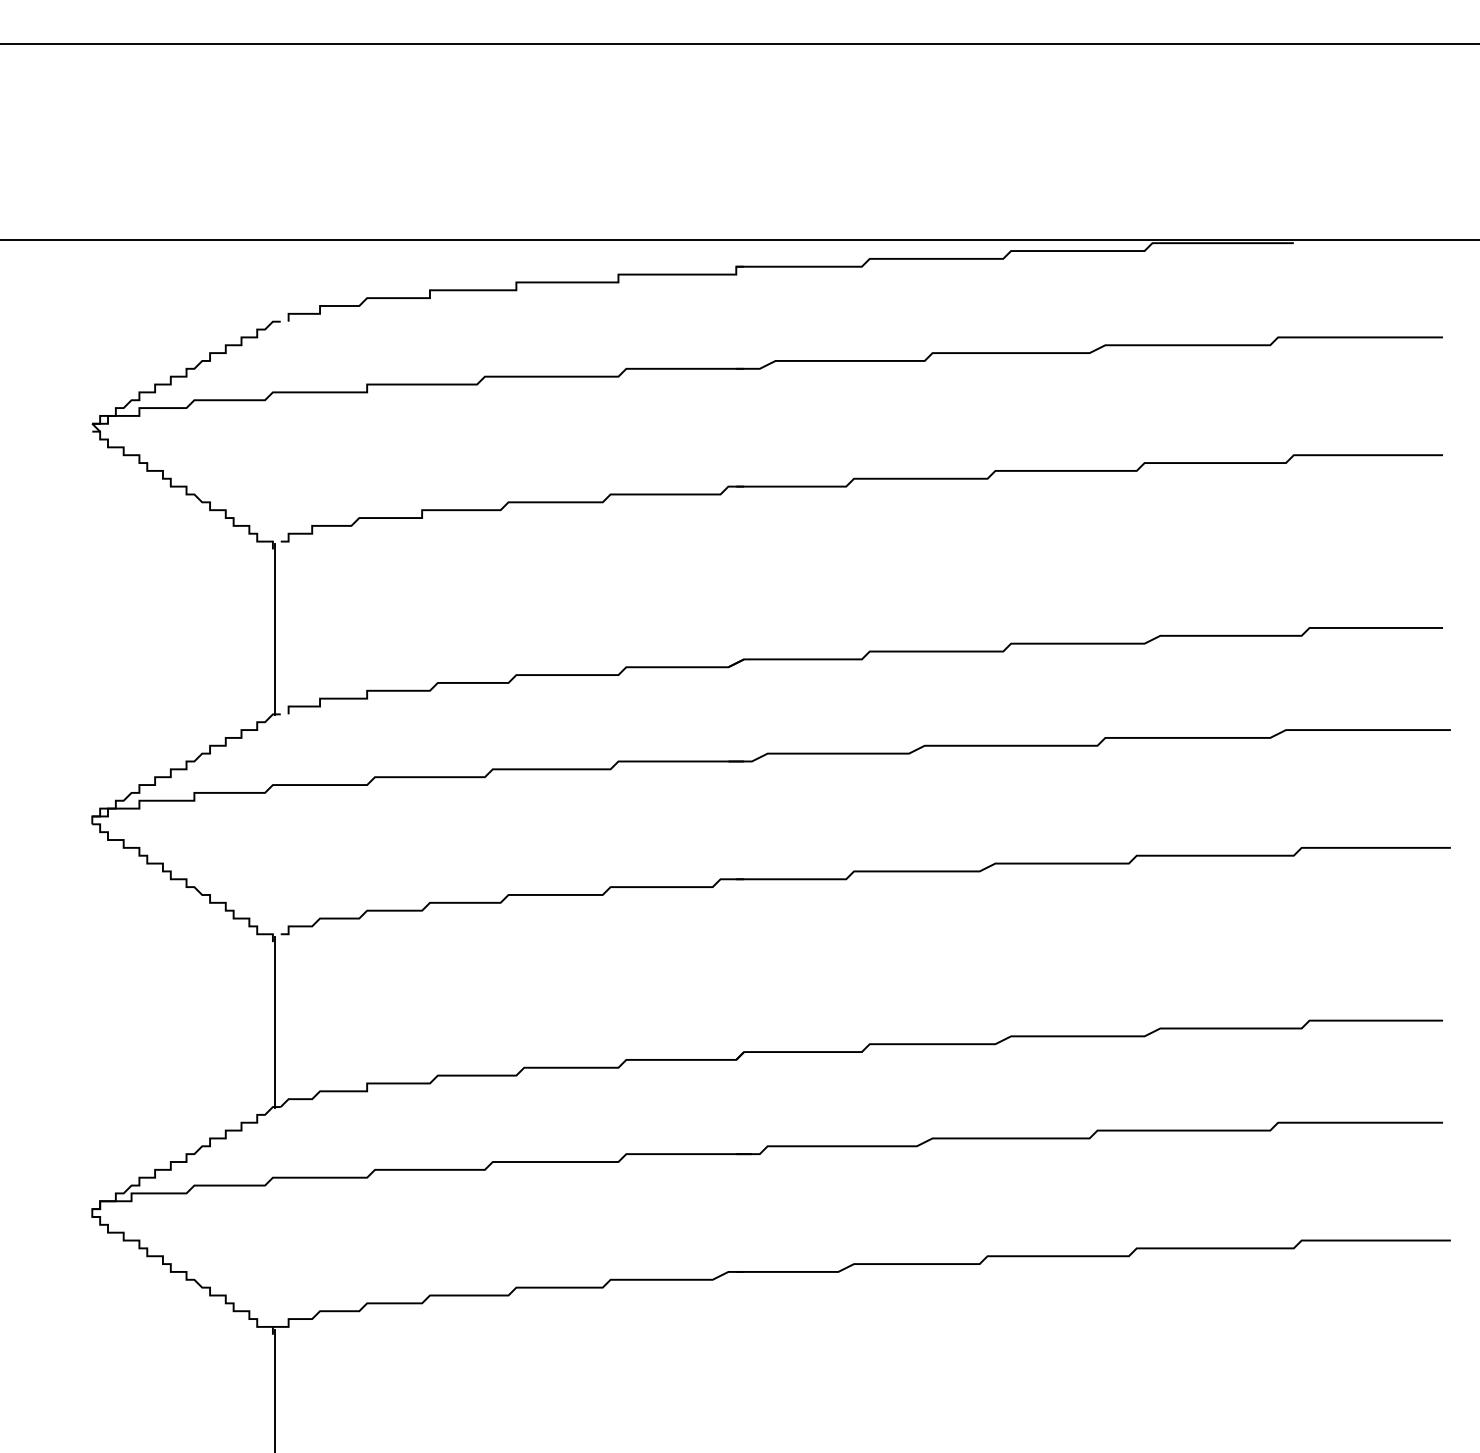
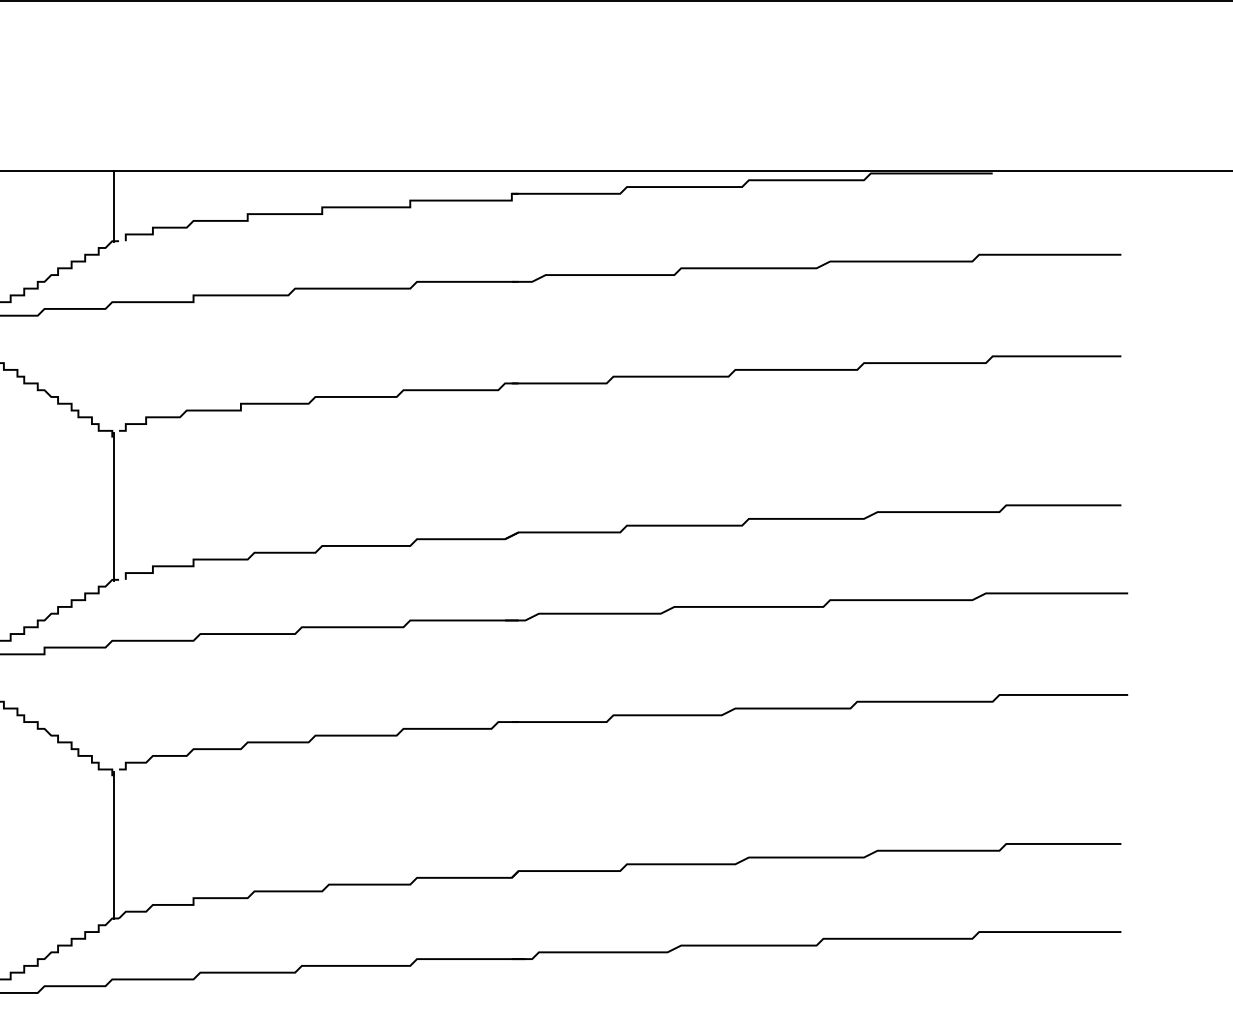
line: (274, 280) -> (113, 205), added

